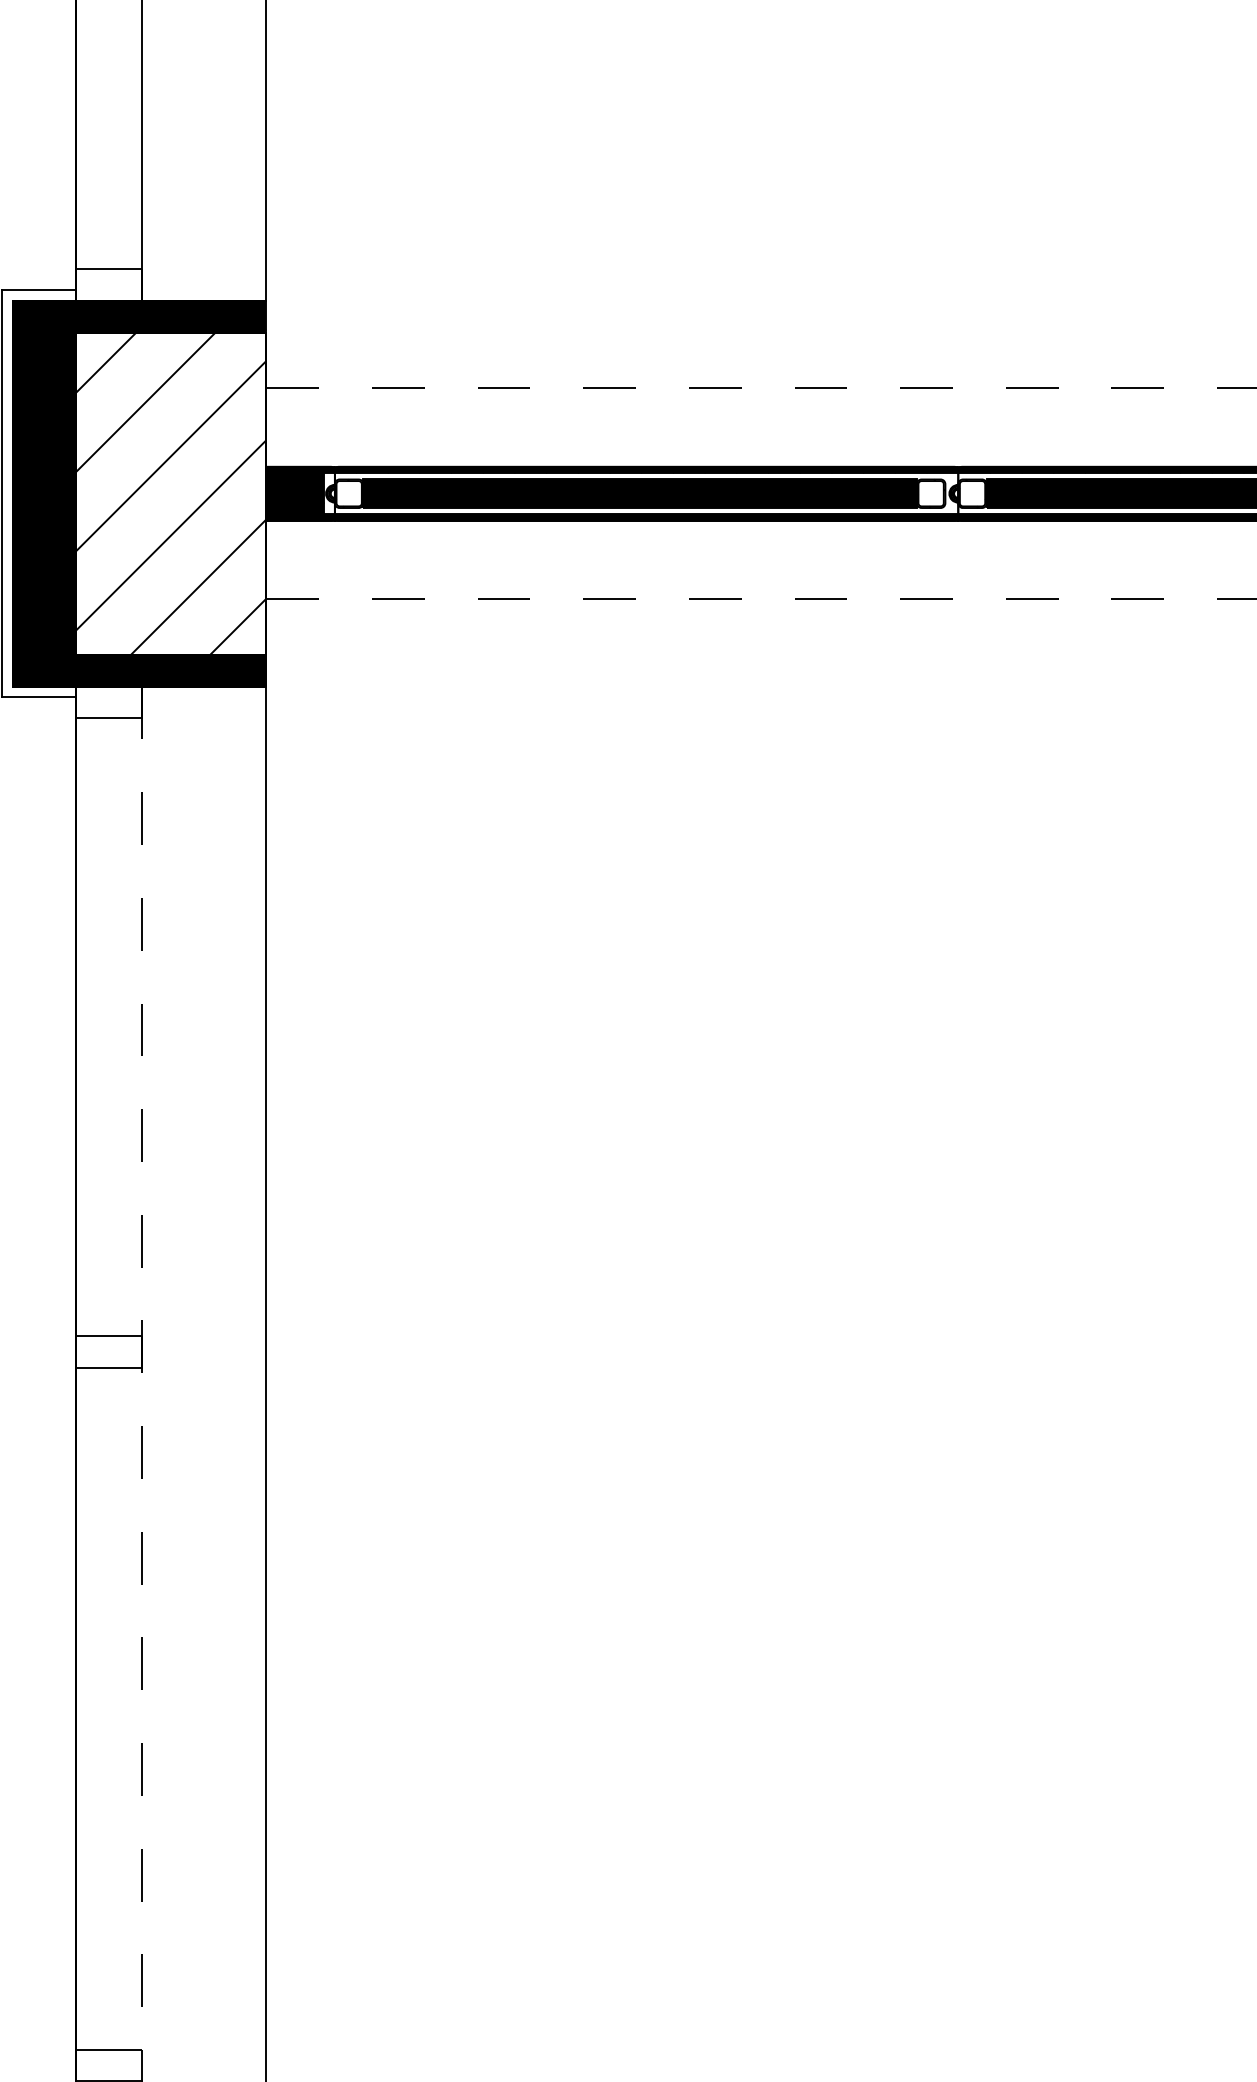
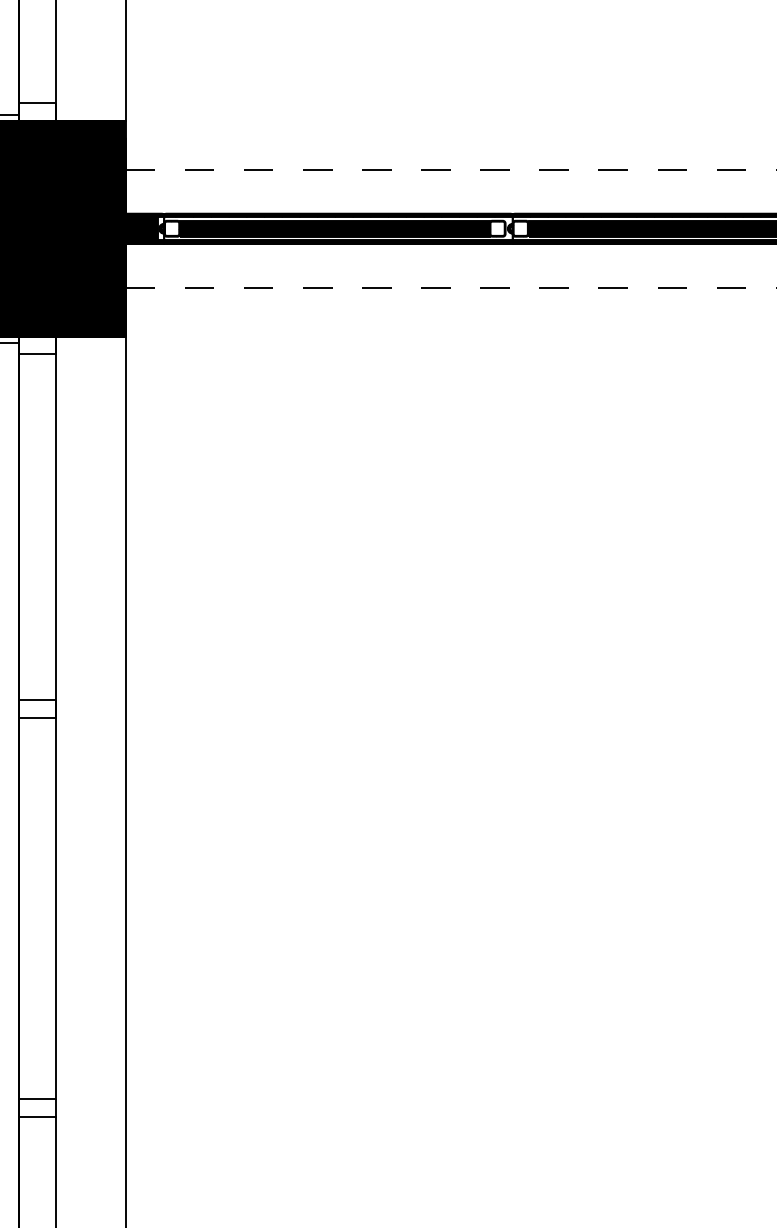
fill: (171, 493) -> (72, 228), added
line: (142, 1369) -> (56, 718), dashed -> solid

